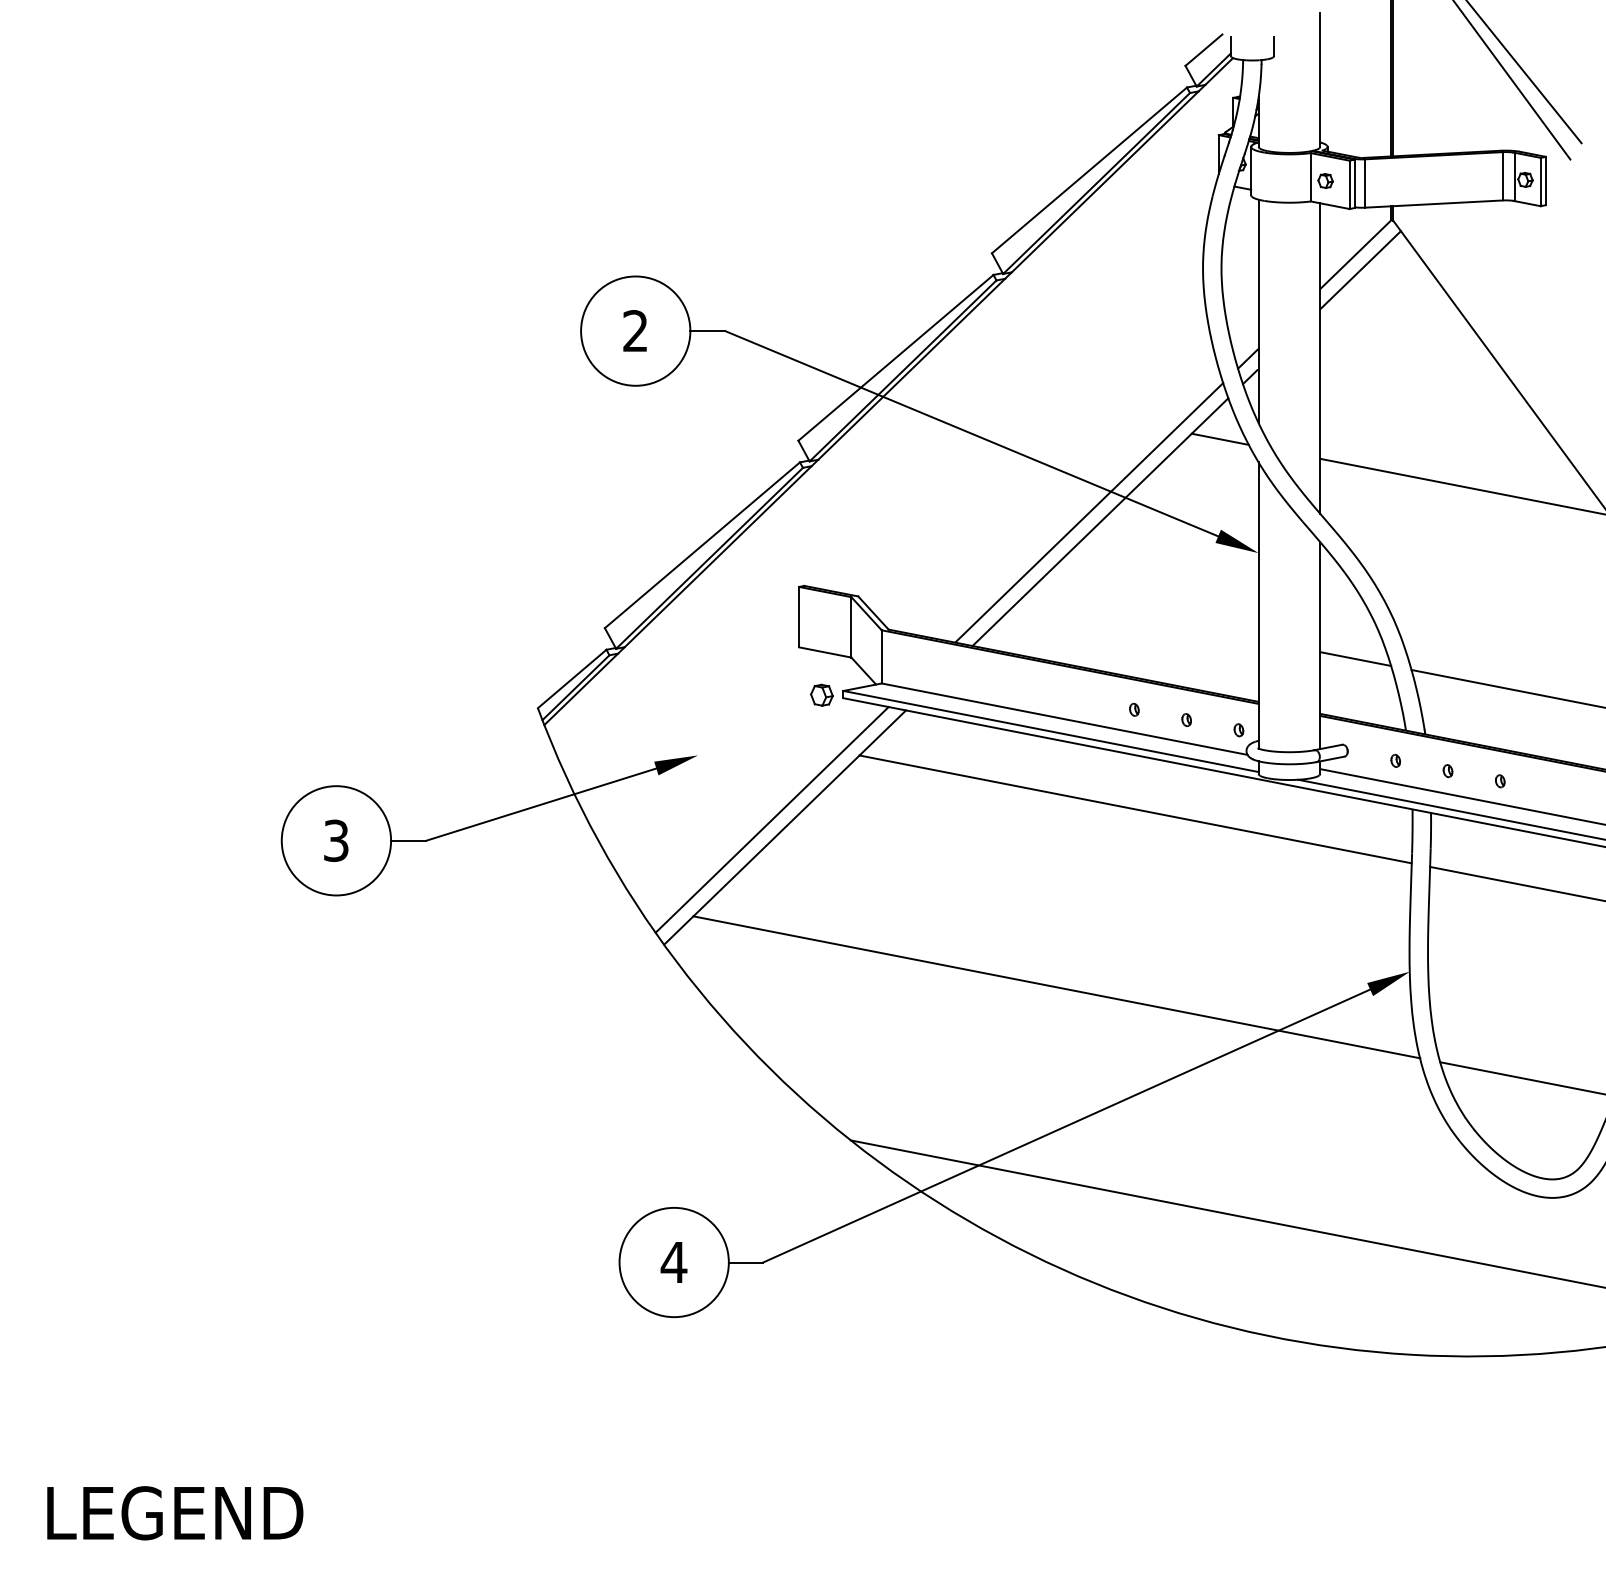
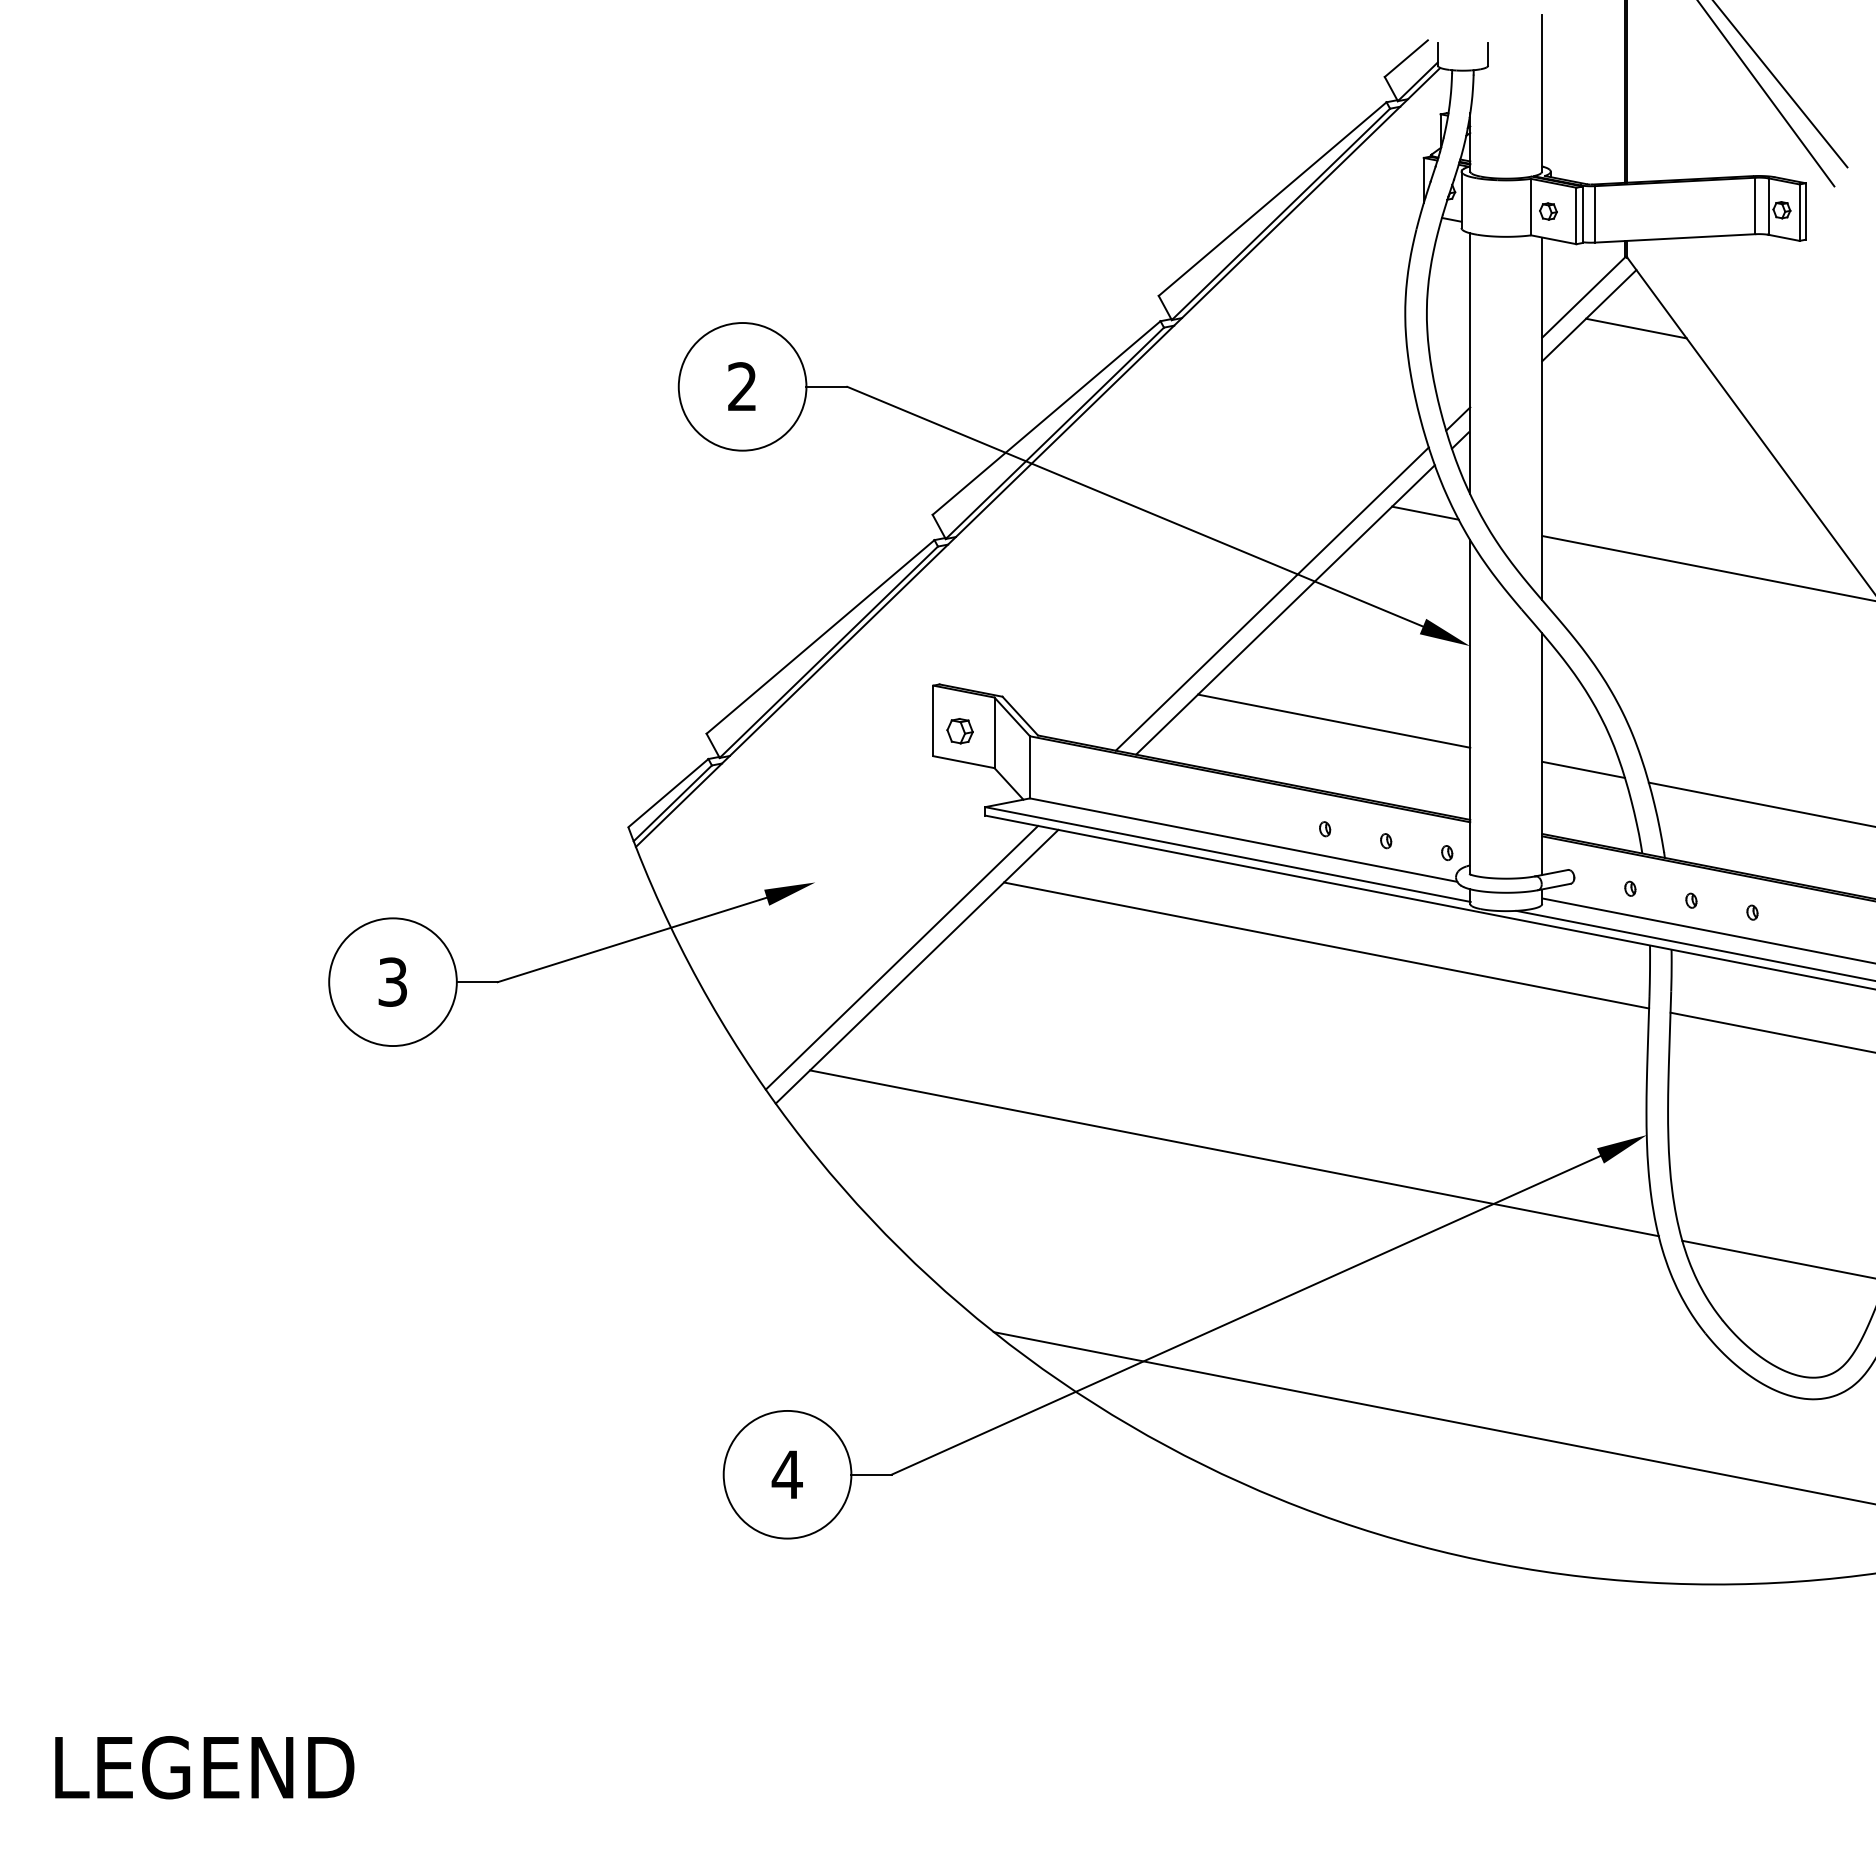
line: (1400, 281) -> (1636, 328), added
line: (1142, 616) -> (1334, 720), added
part: (821, 695) -> (959, 731), moved

